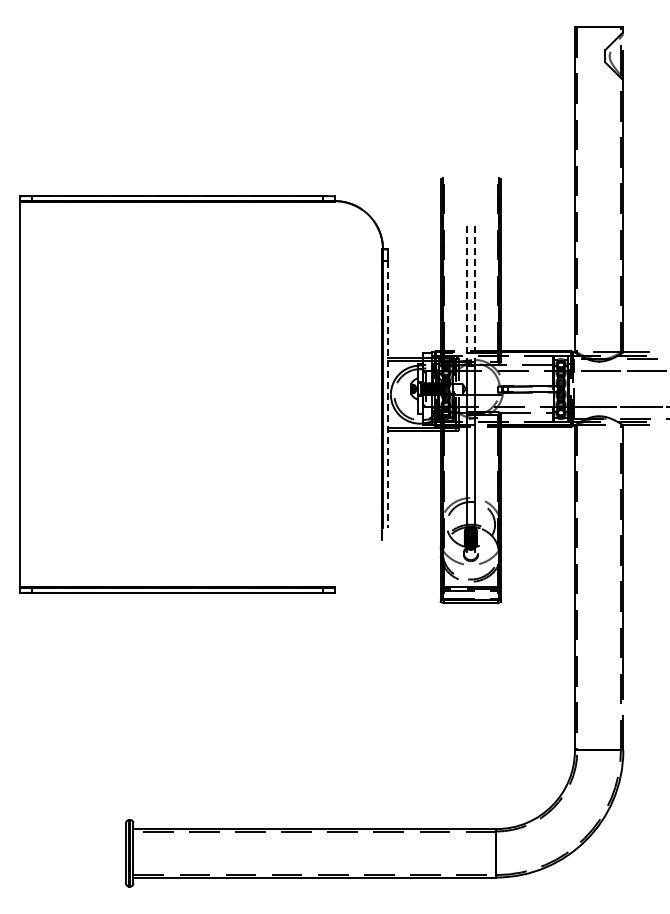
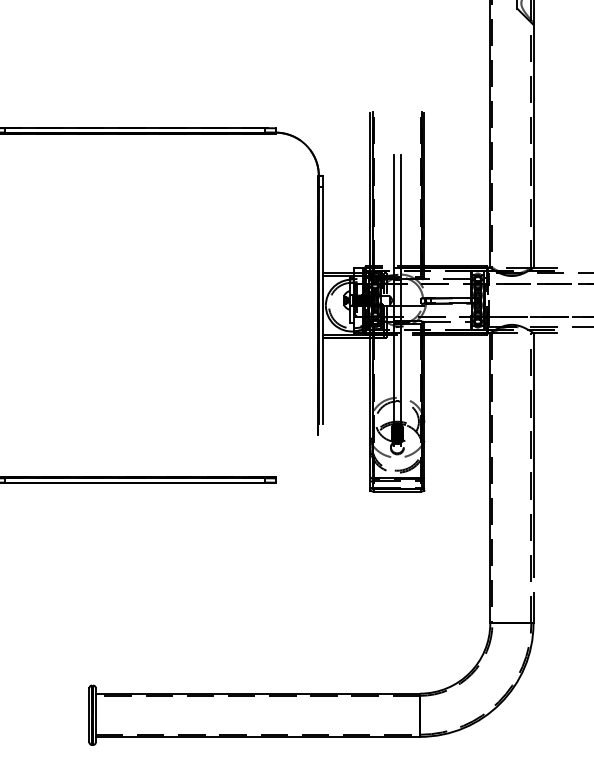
line: (467, 295) -> (394, 216), dashed -> solid
line: (474, 295) -> (400, 216), dashed -> solid
line: (387, 395) -> (322, 306), dashed -> solid

